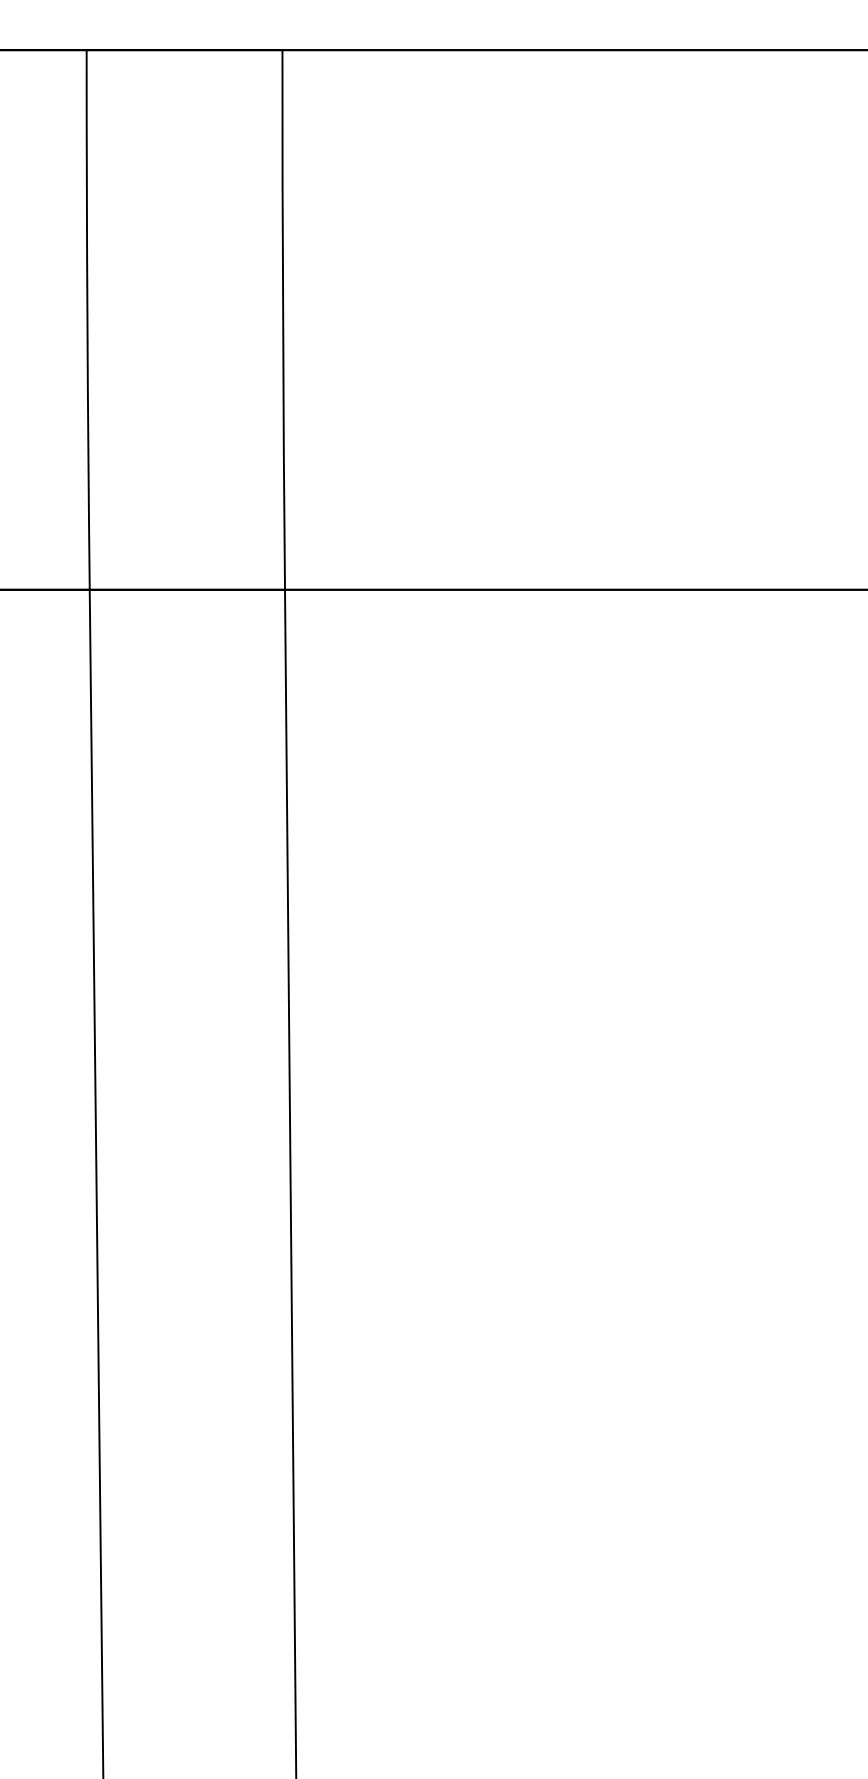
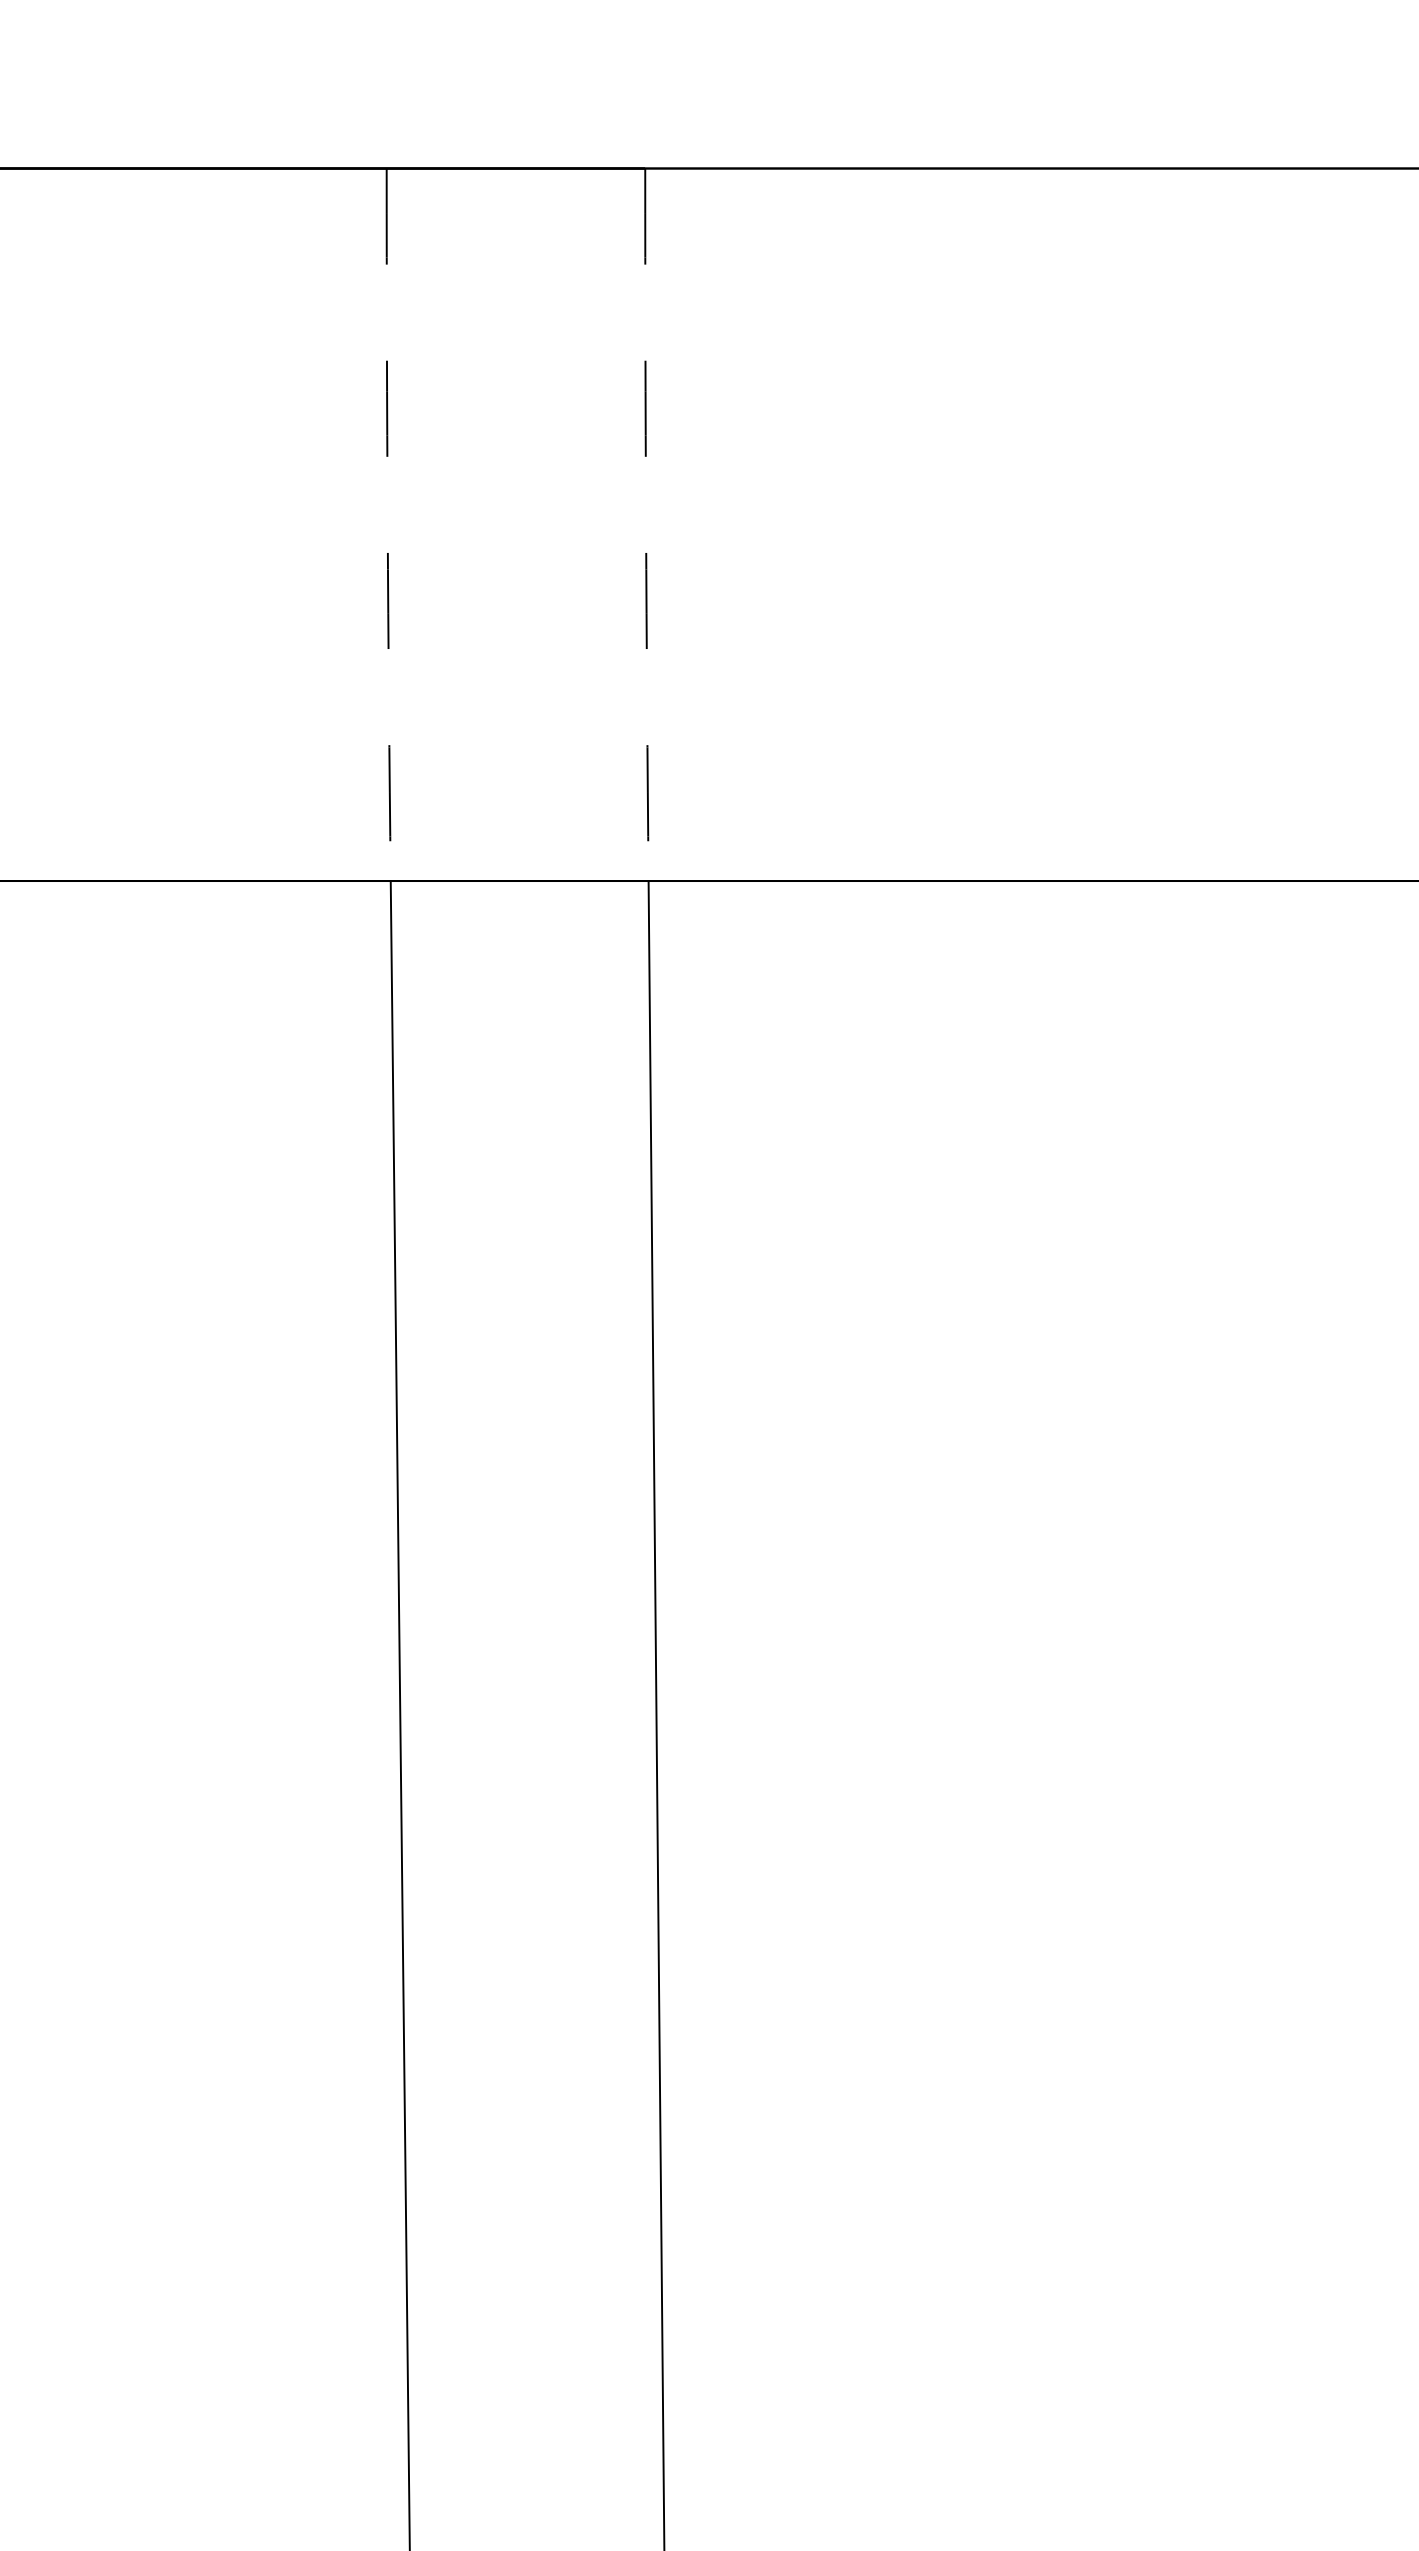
arc: (87, 319) -> (387, 524), solid -> dashed
arc: (283, 319) -> (646, 524), solid -> dashed

